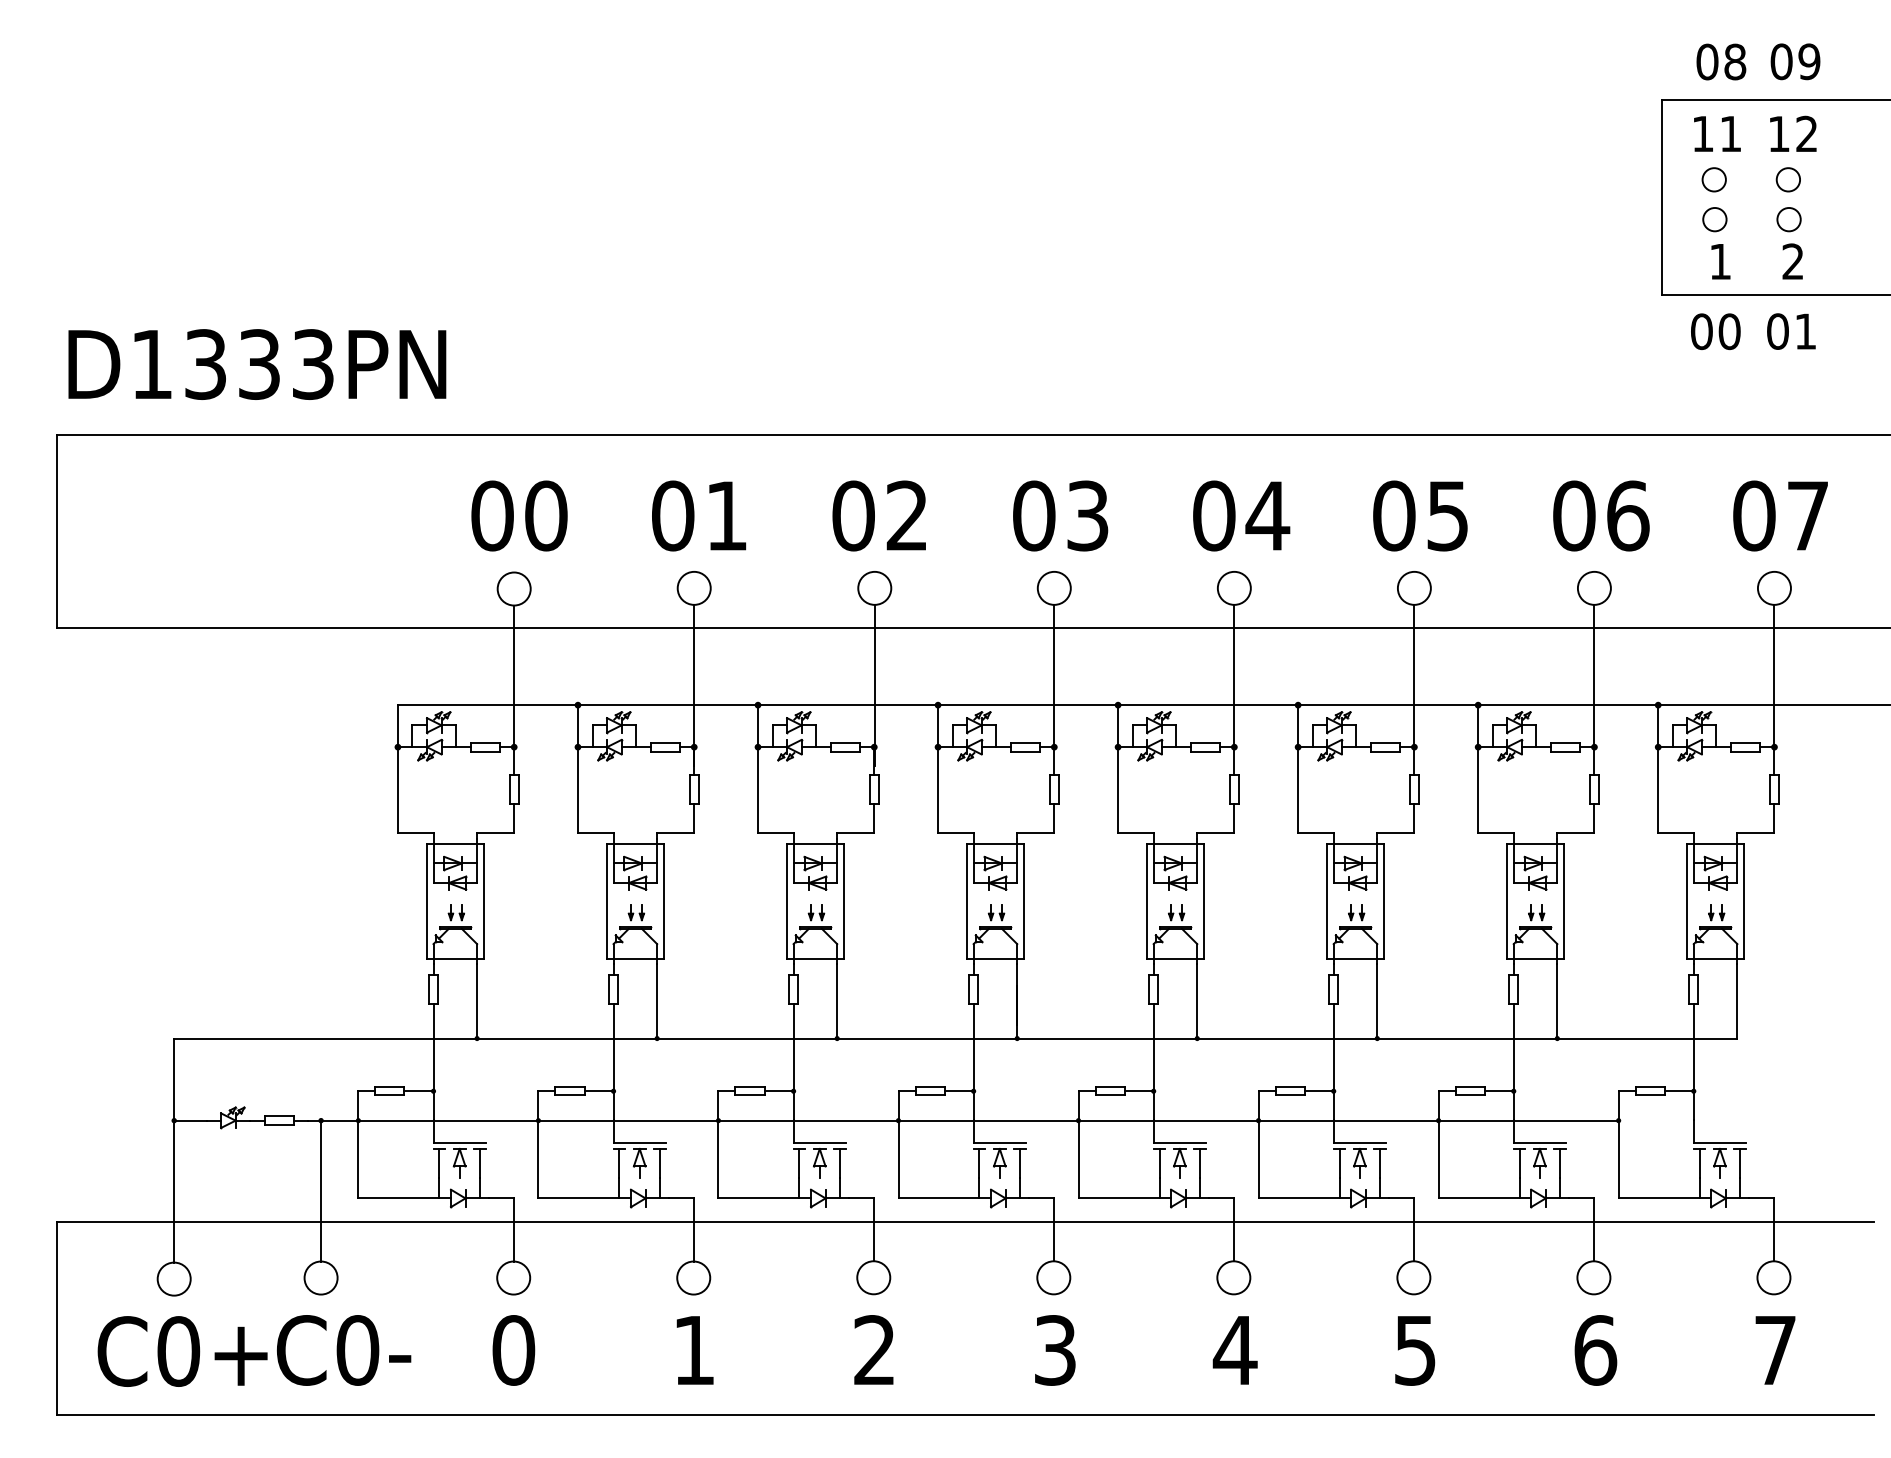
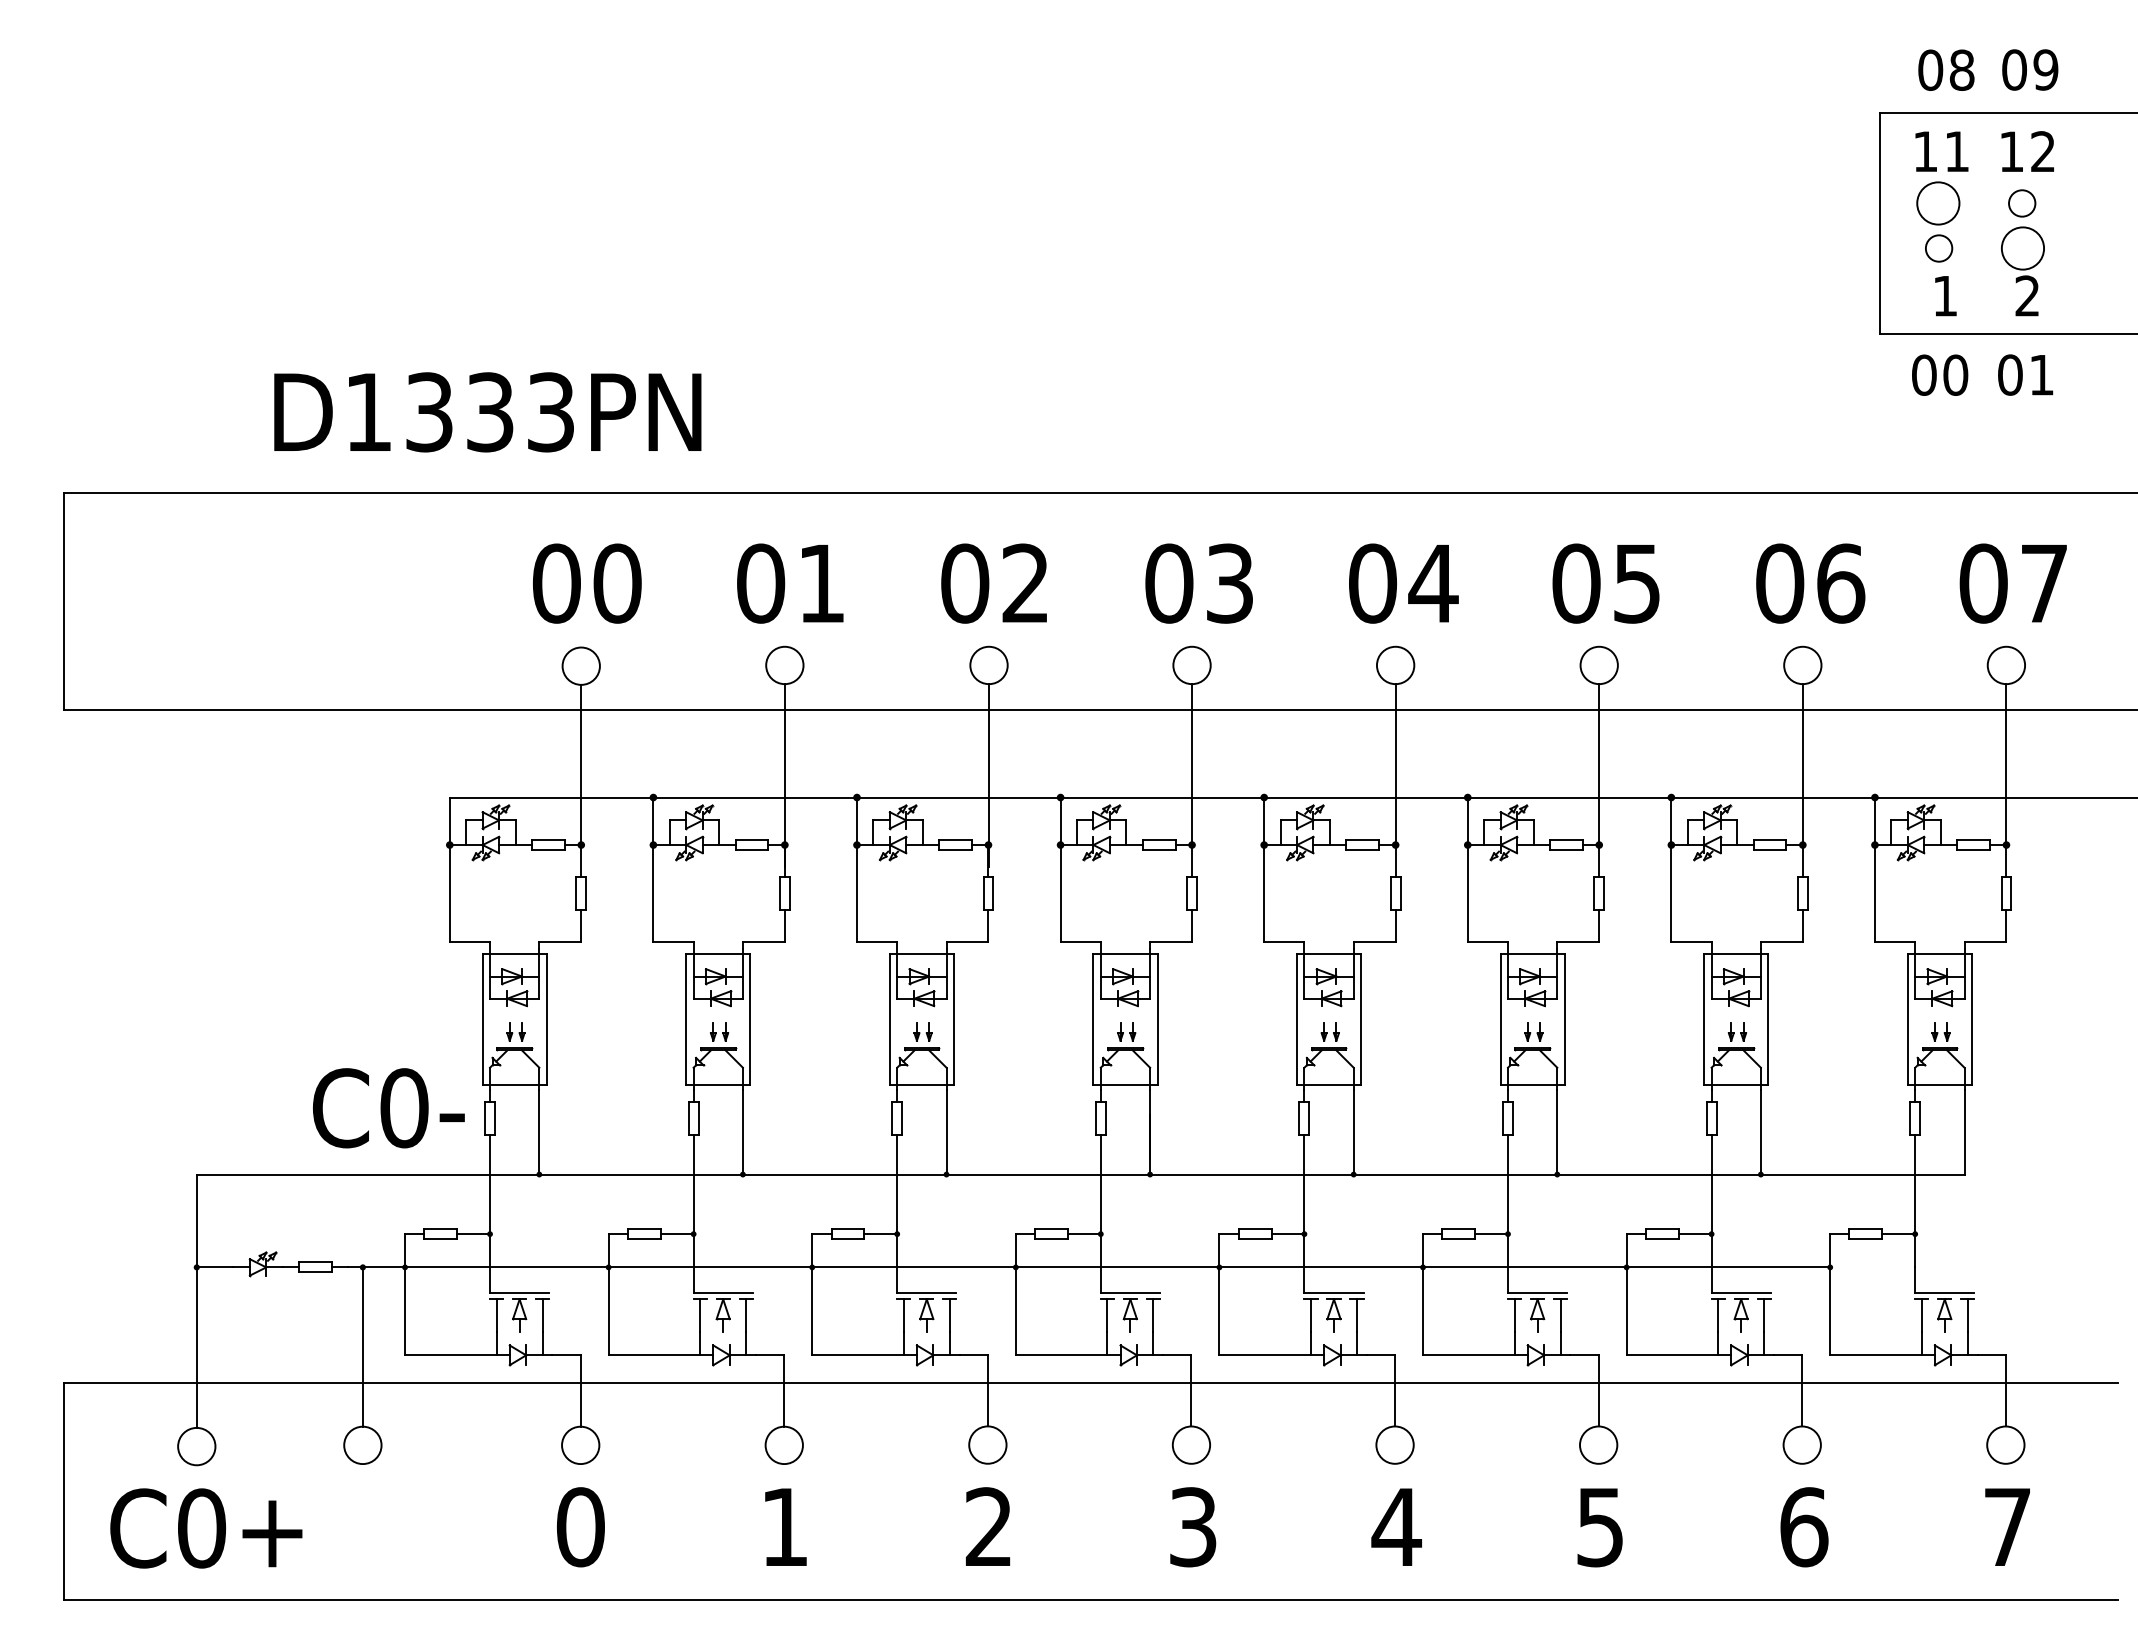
circle: (1714, 179) -> (1938, 203), size x1.6
circle: (1788, 219) -> (2022, 248), size x1.6
text: (257, 364) -> (487, 412), moved
text: (343, 1350) -> (388, 1108), moved

